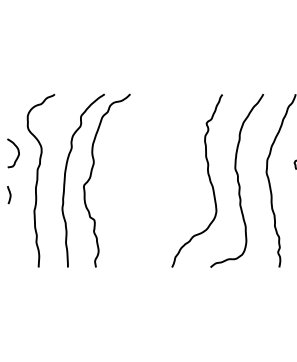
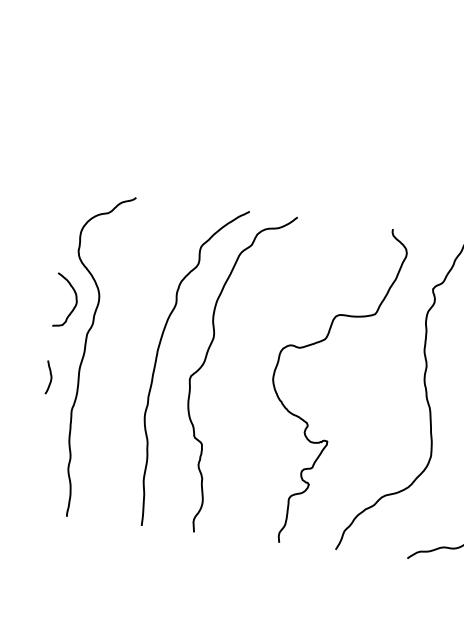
curve: (148, 160) -> (316, 345), added
curve: (38, 180) -> (86, 354), moved

